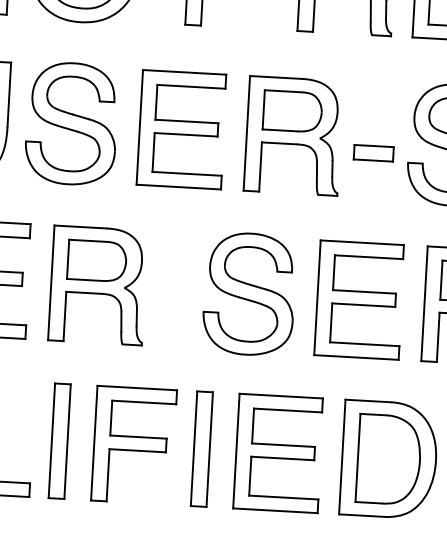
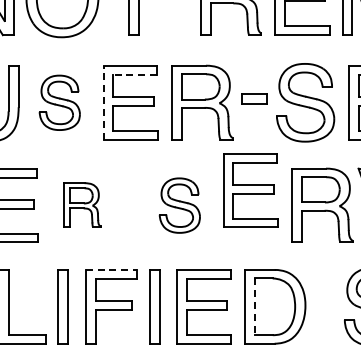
line: (191, 86) -> (135, 74), solid -> dashed
part: (71, 123) -> (59, 102), size x0.7
line: (139, 127) -> (103, 102), solid -> dashed
part: (373, 152) -> (254, 98), moved
part: (98, 283) -> (82, 204), size x0.6
part: (248, 293) -> (179, 205), size x0.7
part: (359, 300) -> (250, 190), moved
line: (137, 387) -> (111, 269), solid -> dashed
line: (358, 458) -> (255, 307), solid -> dashed

